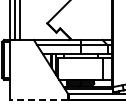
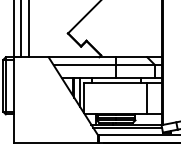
line: (38, 99) -> (55, 142), dashed -> solid

